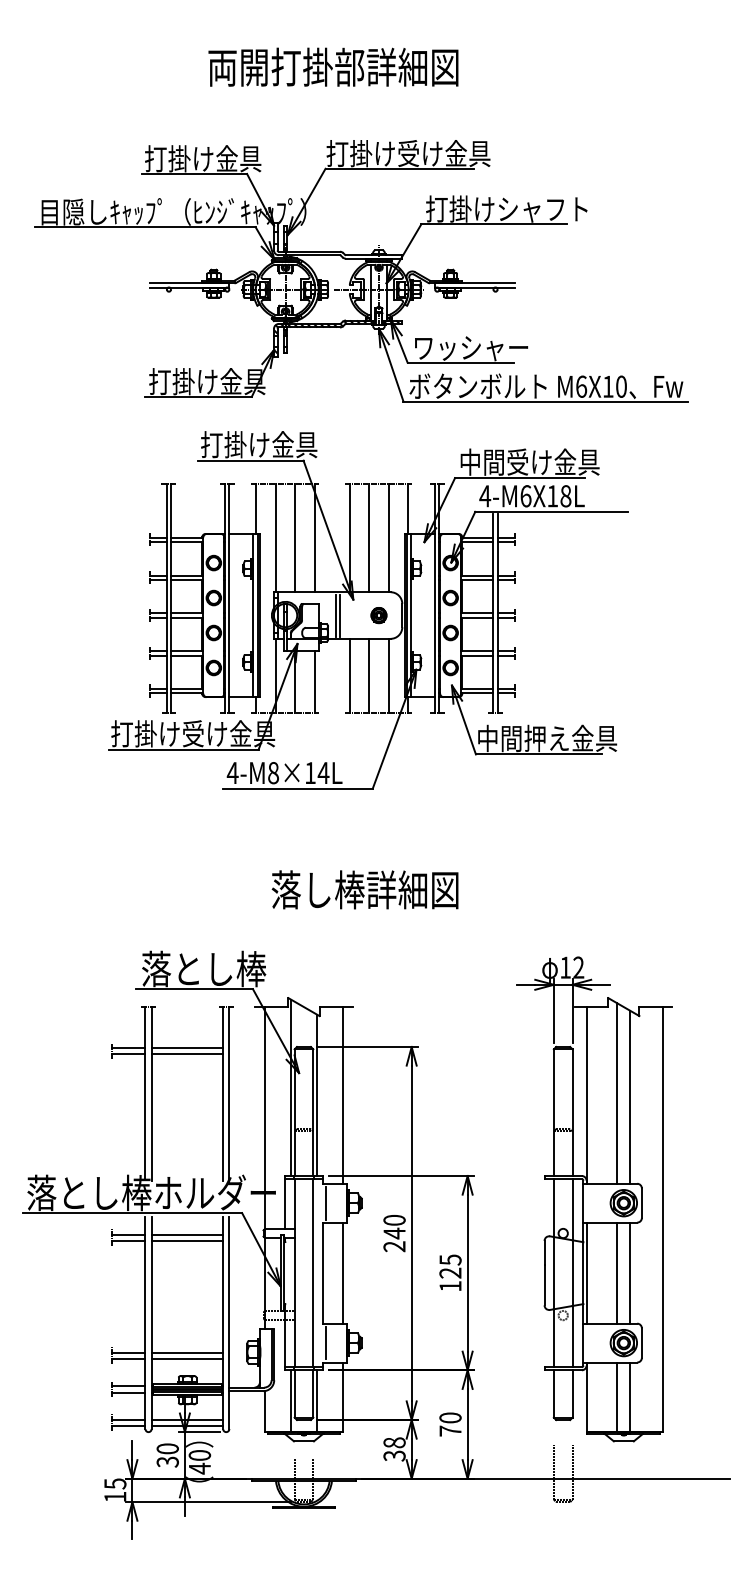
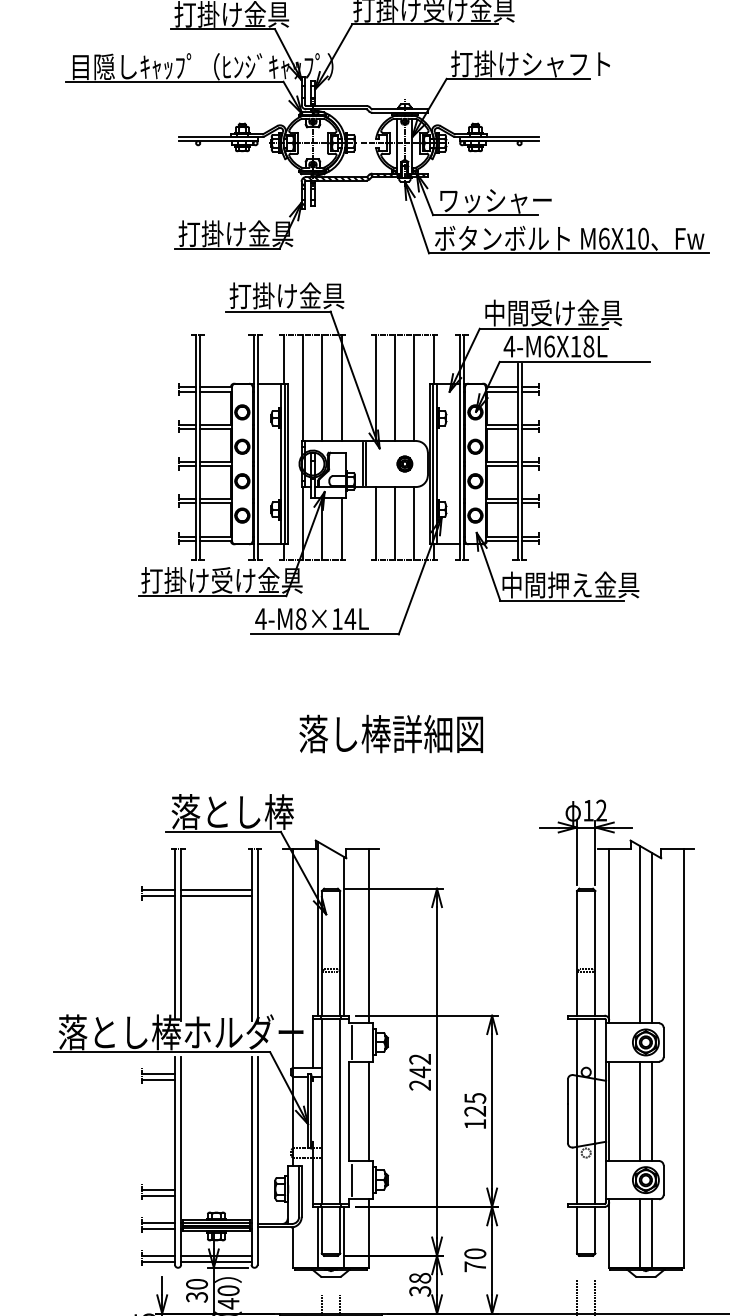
text: (394, 1219) -> (420, 1058), 240 -> 242
line: (187, 1234) -> (216, 1073), removed
line: (187, 1240) -> (216, 1079), removed
line: (187, 1352) -> (216, 1189), removed
line: (187, 1359) -> (216, 1196), removed

